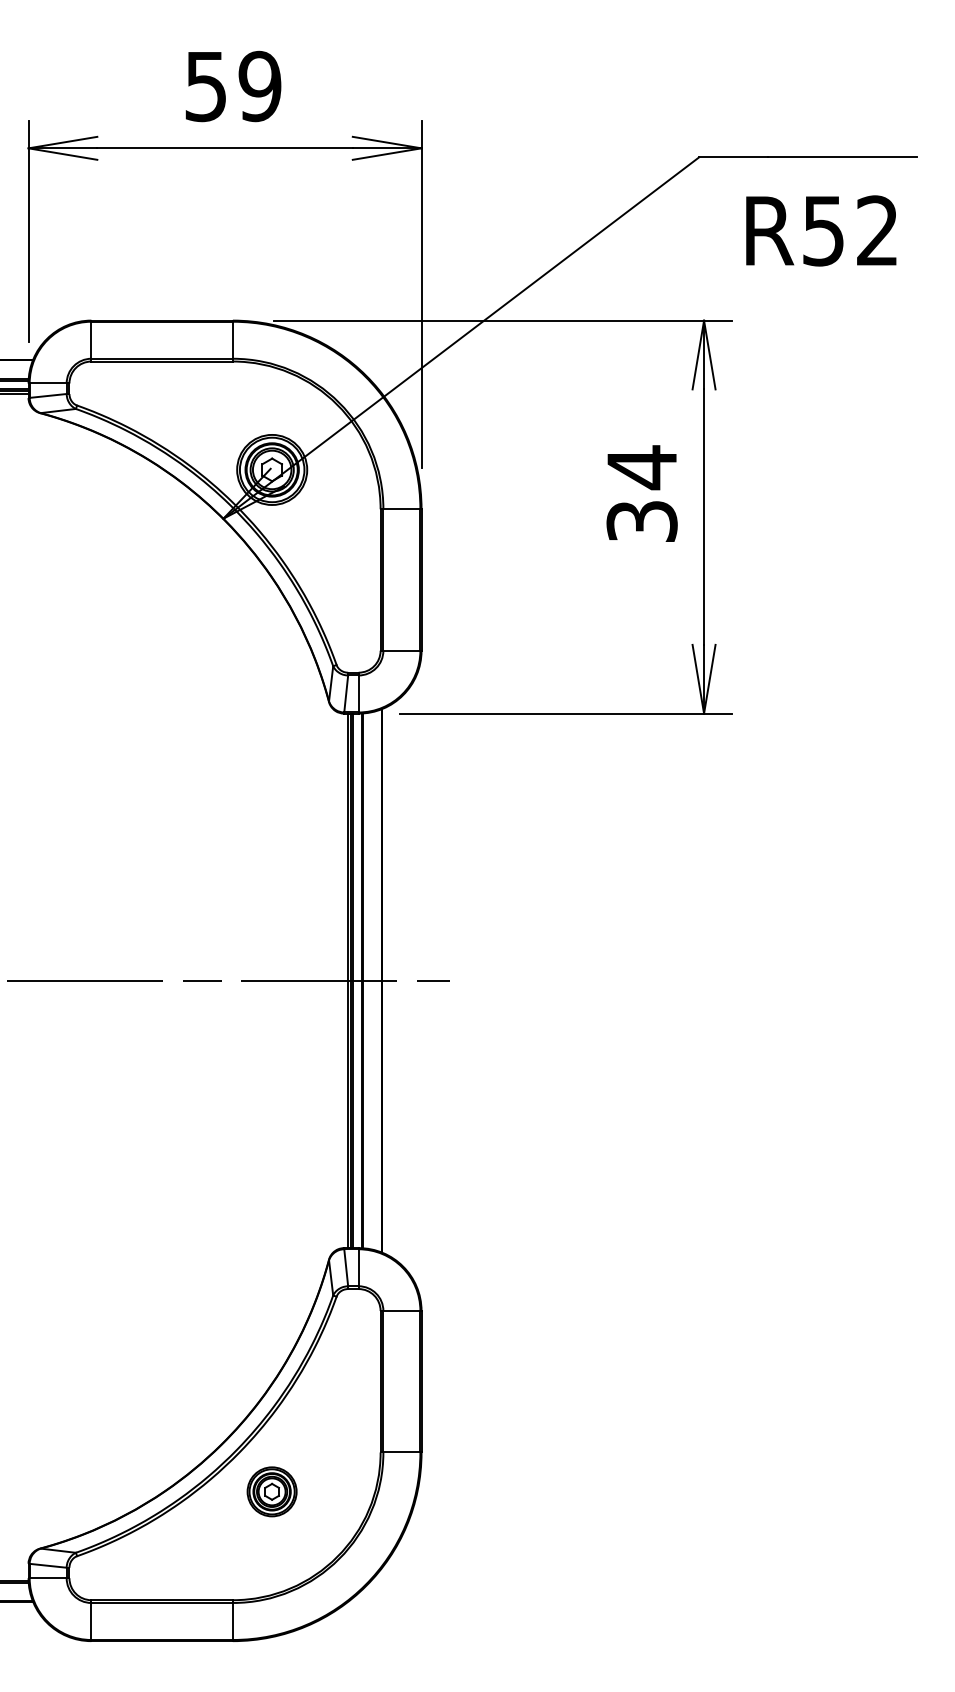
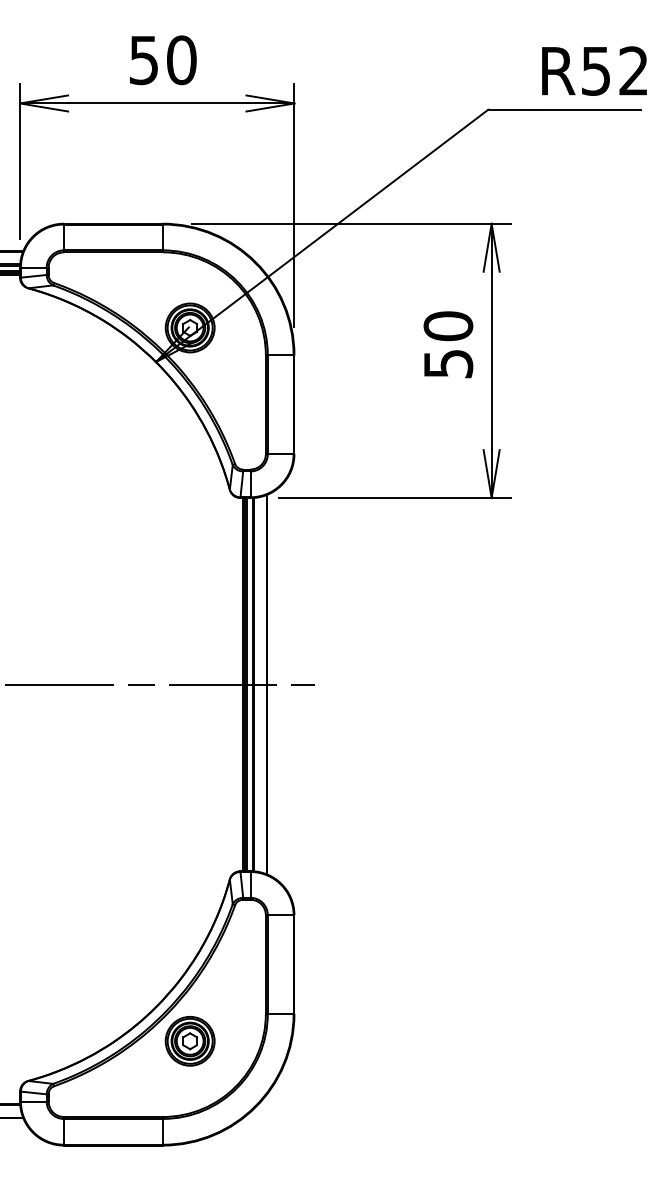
text: (259, 86) -> (181, 60), 59 -> 50
text: (821, 230) -> (594, 70), moved
text: (642, 492) -> (448, 343), 34 -> 50
part: (271, 1492) -> (189, 1041), size x1.43

